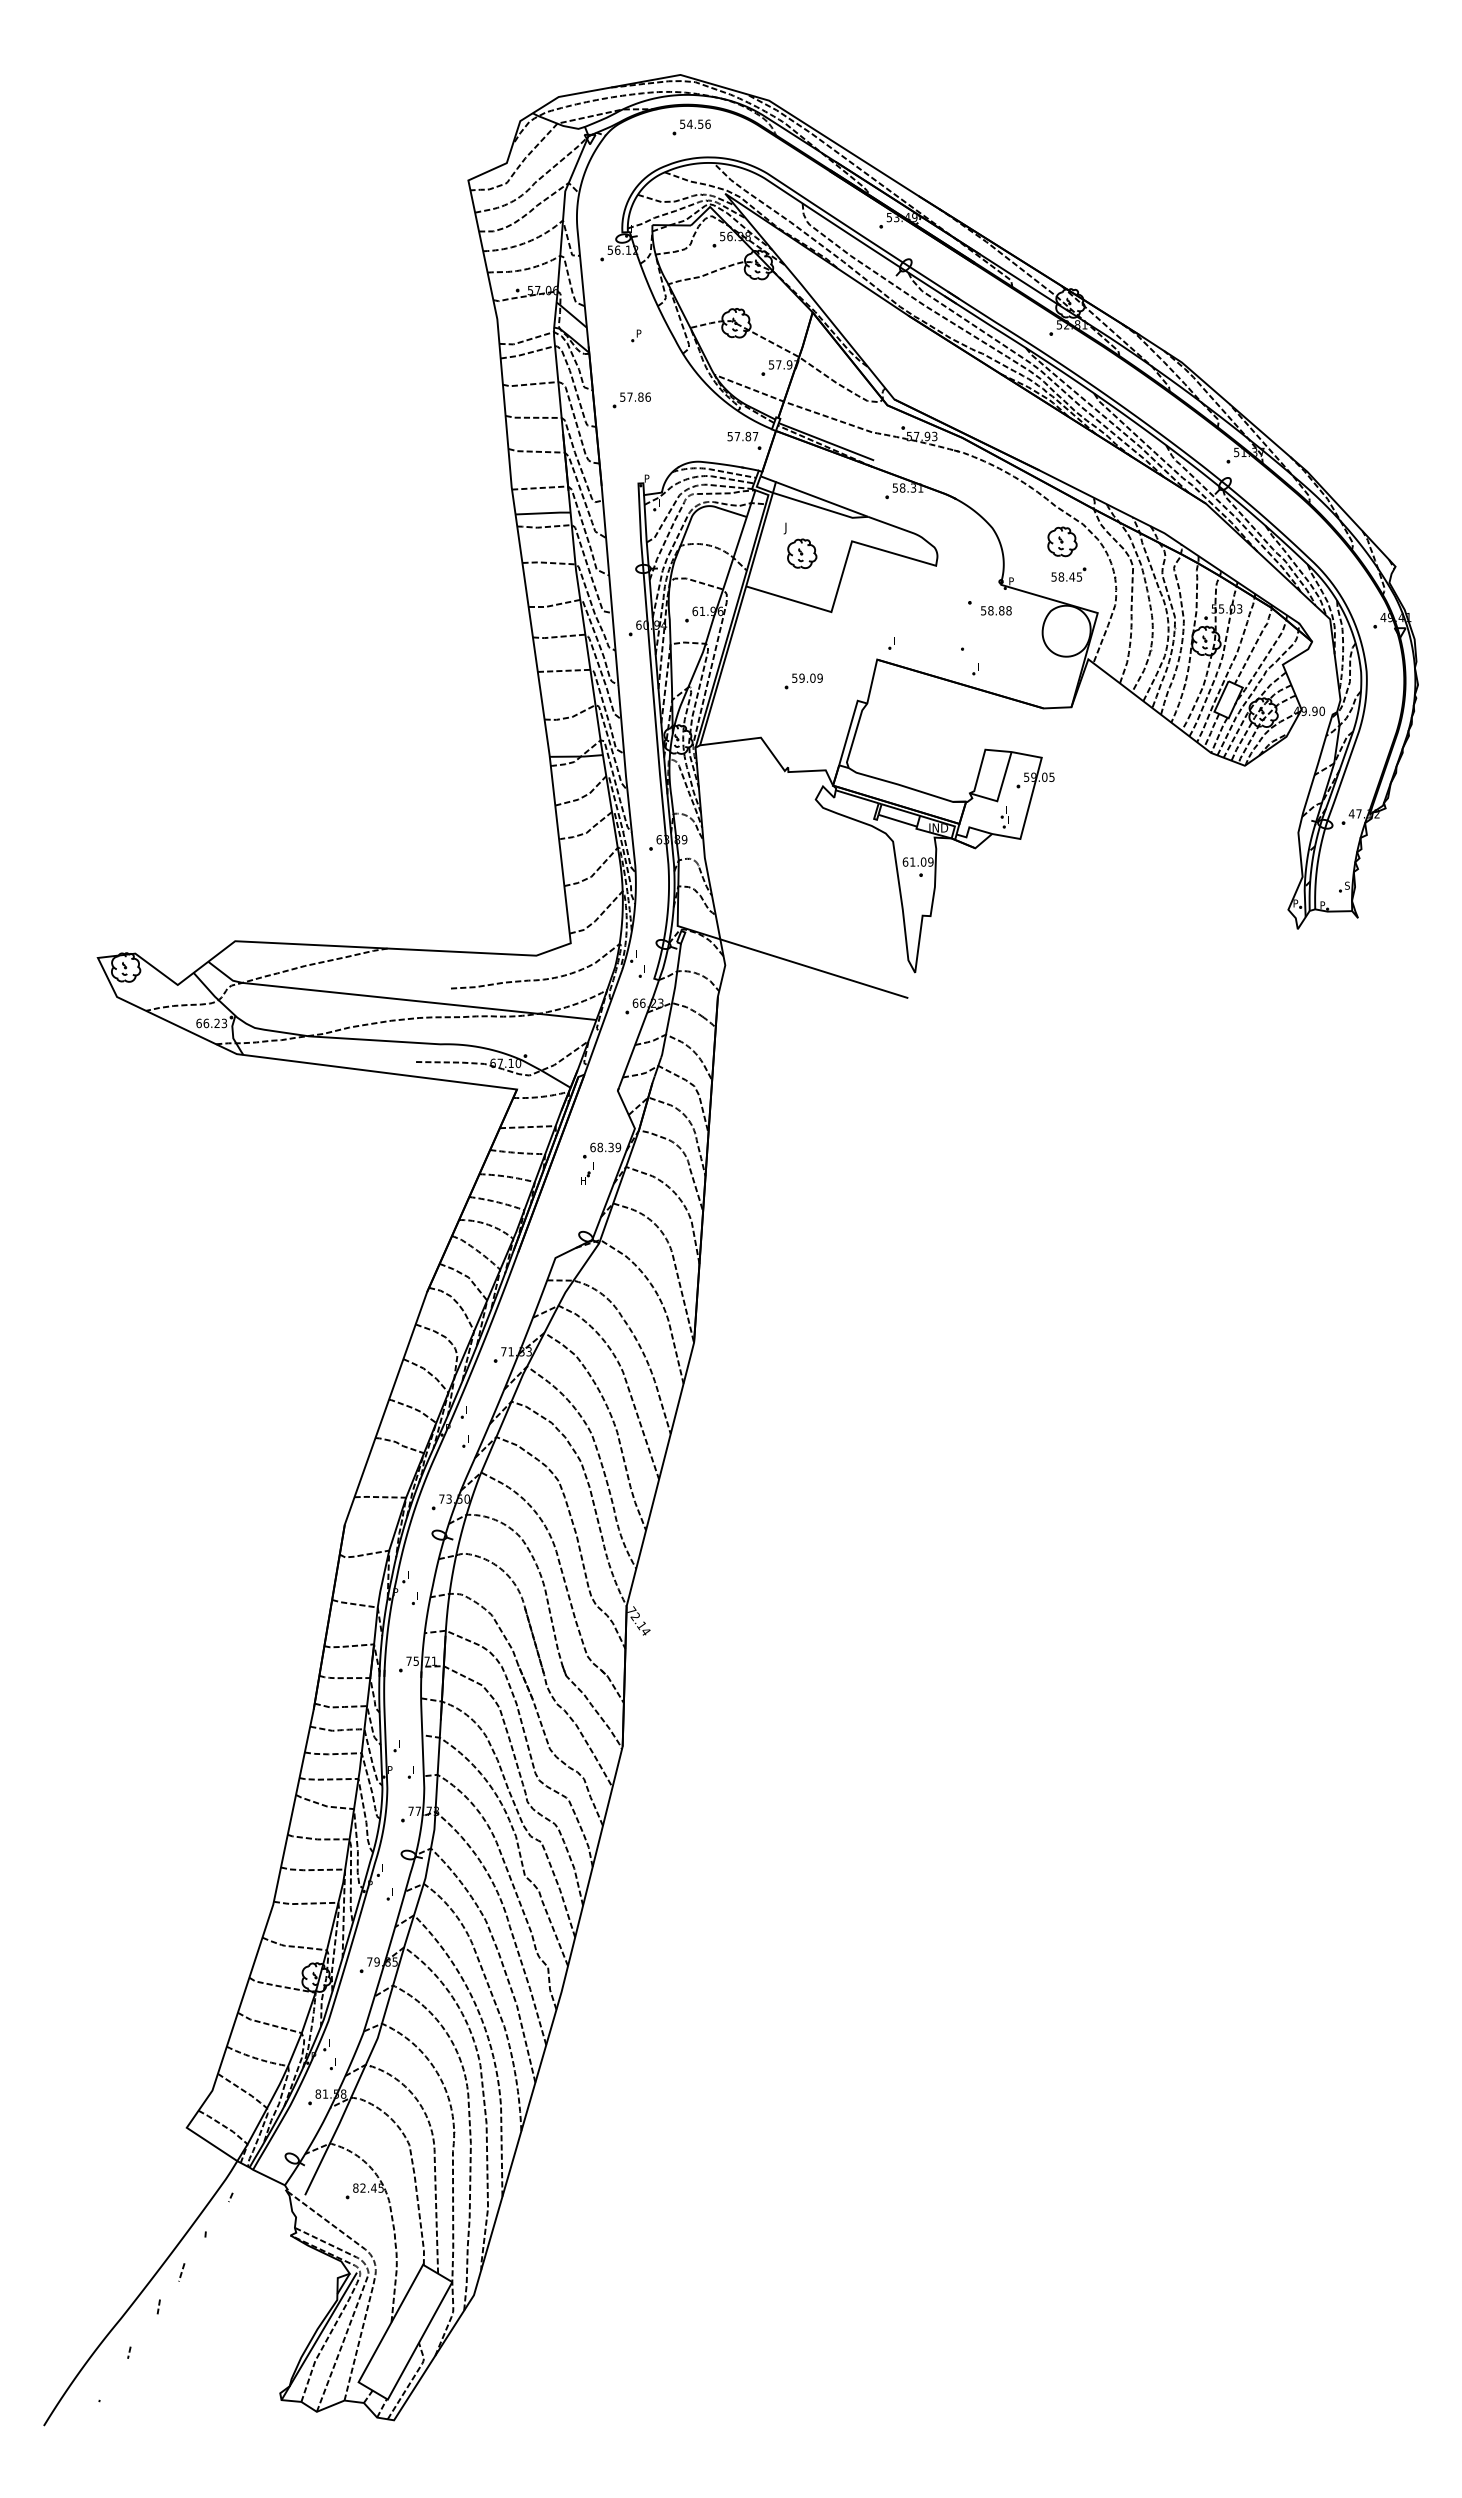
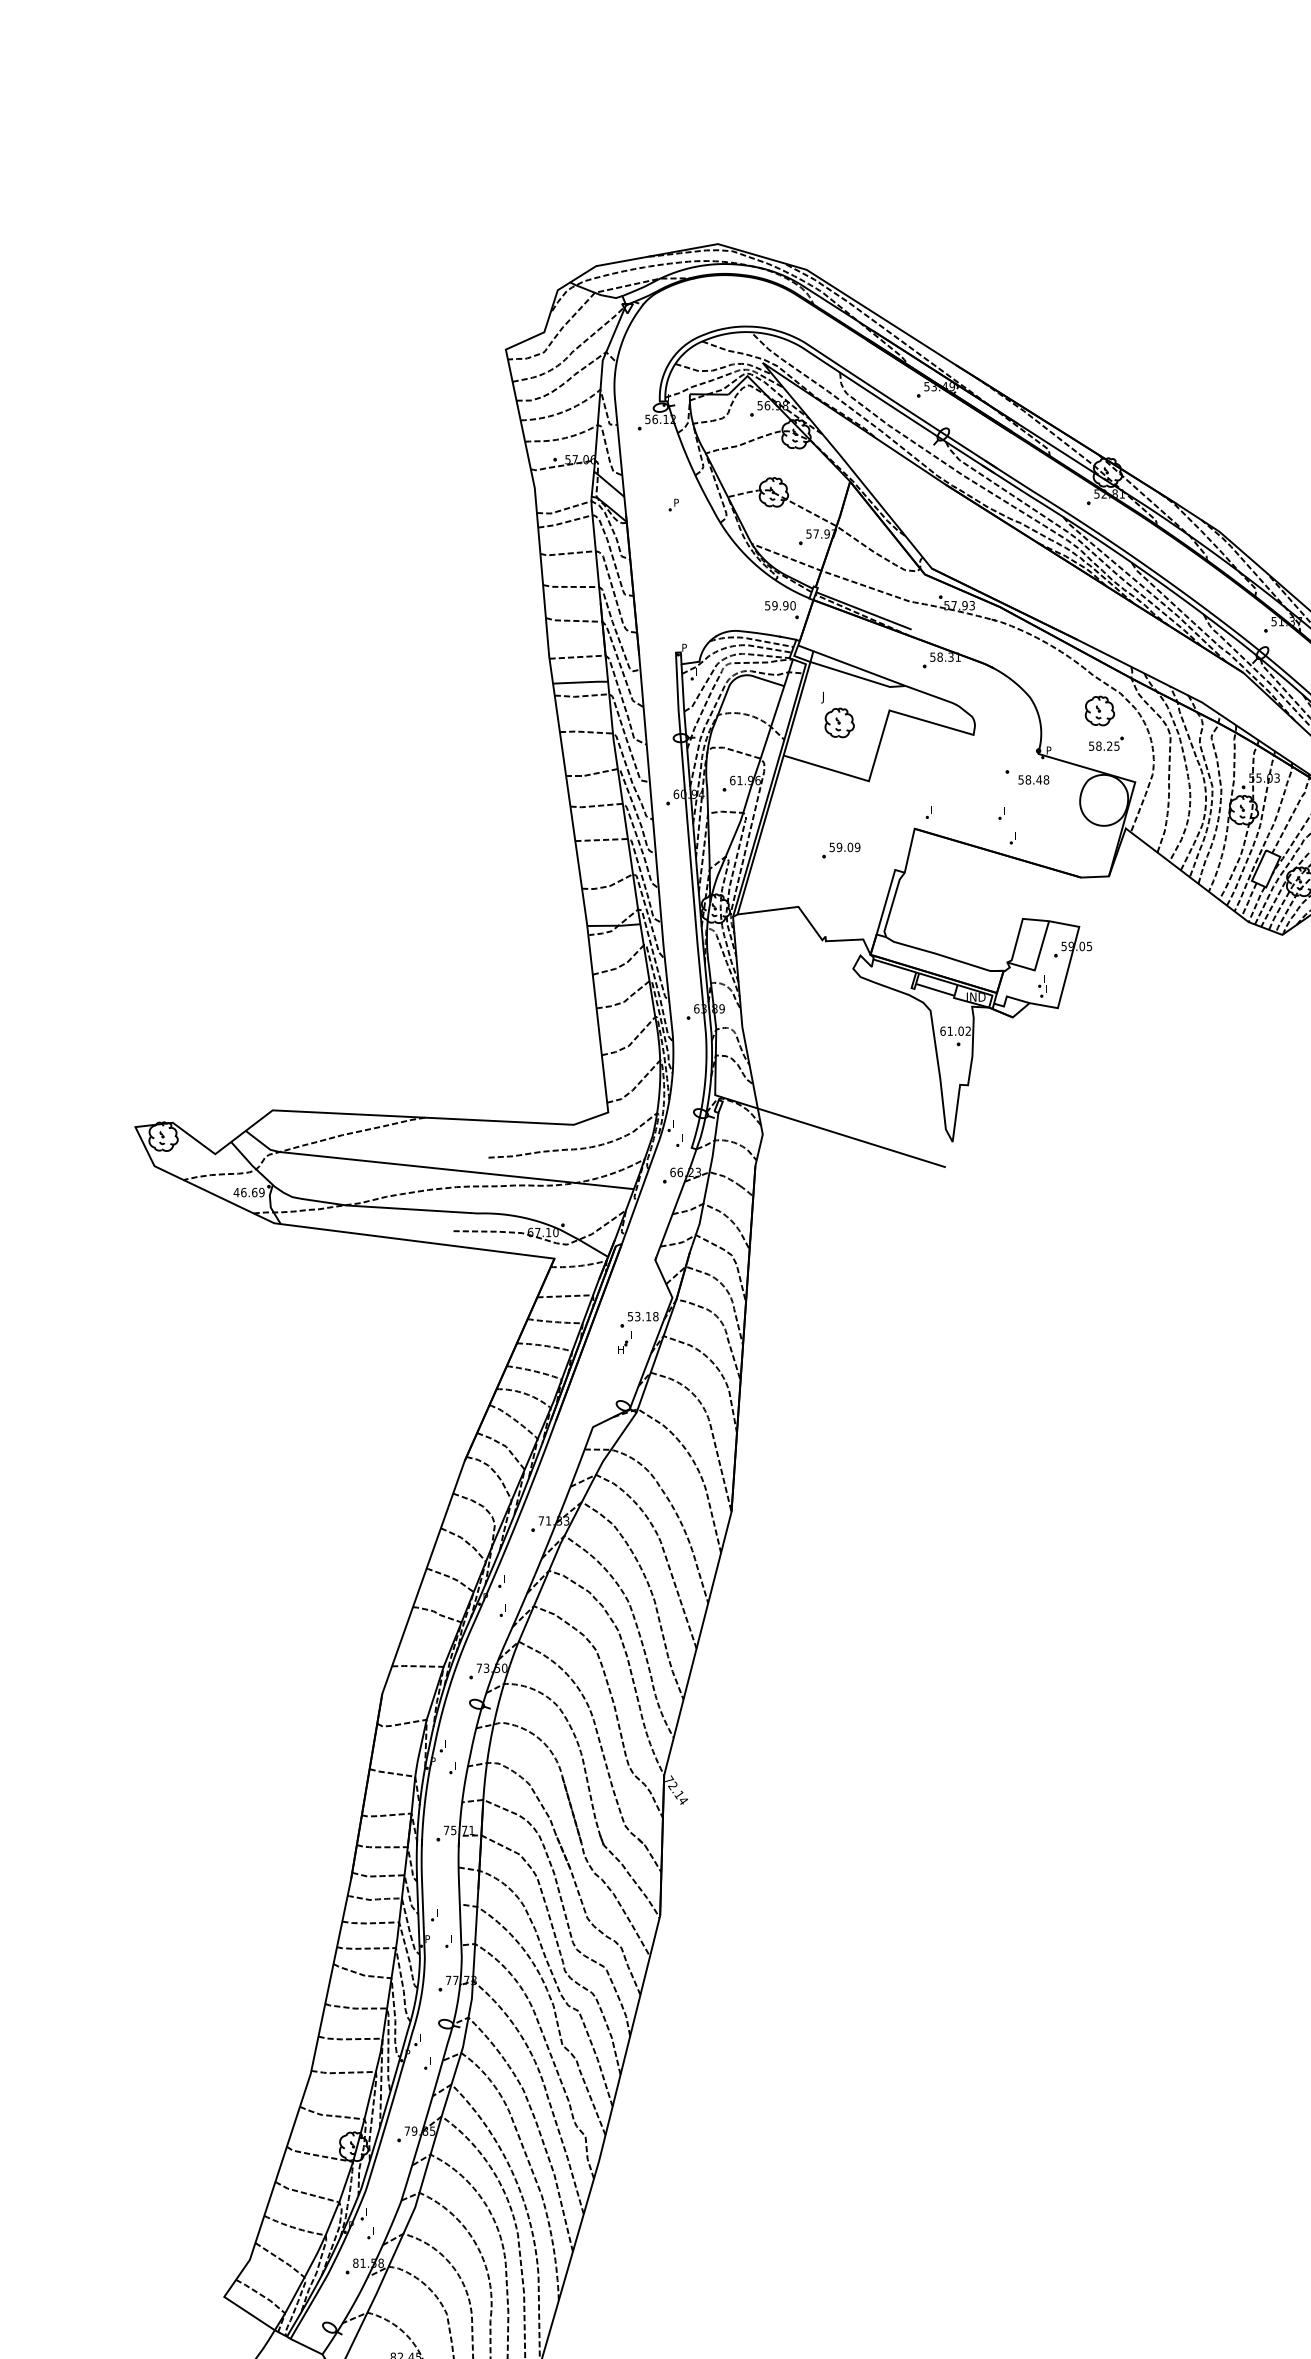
part: (691, 127) -> (728, 296), removed
part: (631, 400) -> (668, 569), removed
text: (746, 436) -> (783, 605), 57.87 -> 59.90
text: (1072, 576) -> (1109, 745), 58.45 -> 58.25
text: (1001, 610) -> (1038, 779), 58.88 -> 58.48
text: (930, 861) -> (967, 1030), 61.09 -> 61.02
text: (211, 1023) -> (248, 1192), 66.23 -> 46.69
text: (605, 1147) -> (642, 1316), 68.39 -> 53.18

